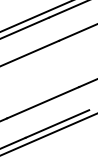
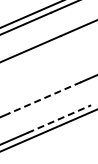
line: (42, 103) -> (44, 98), solid -> dashed
line: (57, 124) -> (59, 119), solid -> dashed

